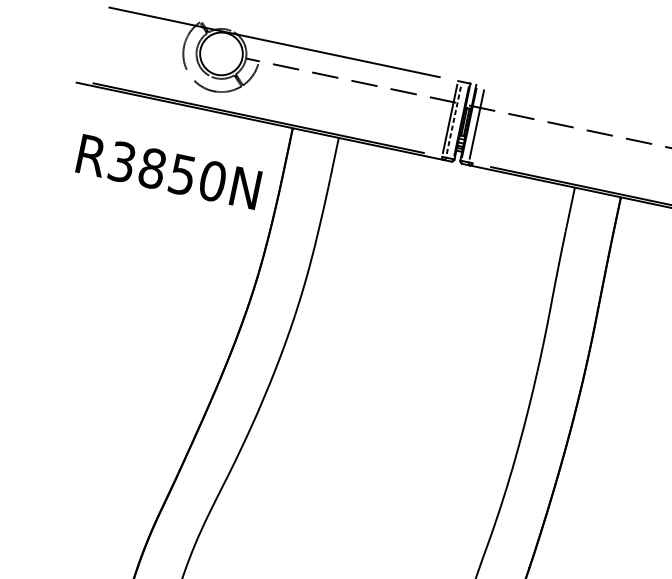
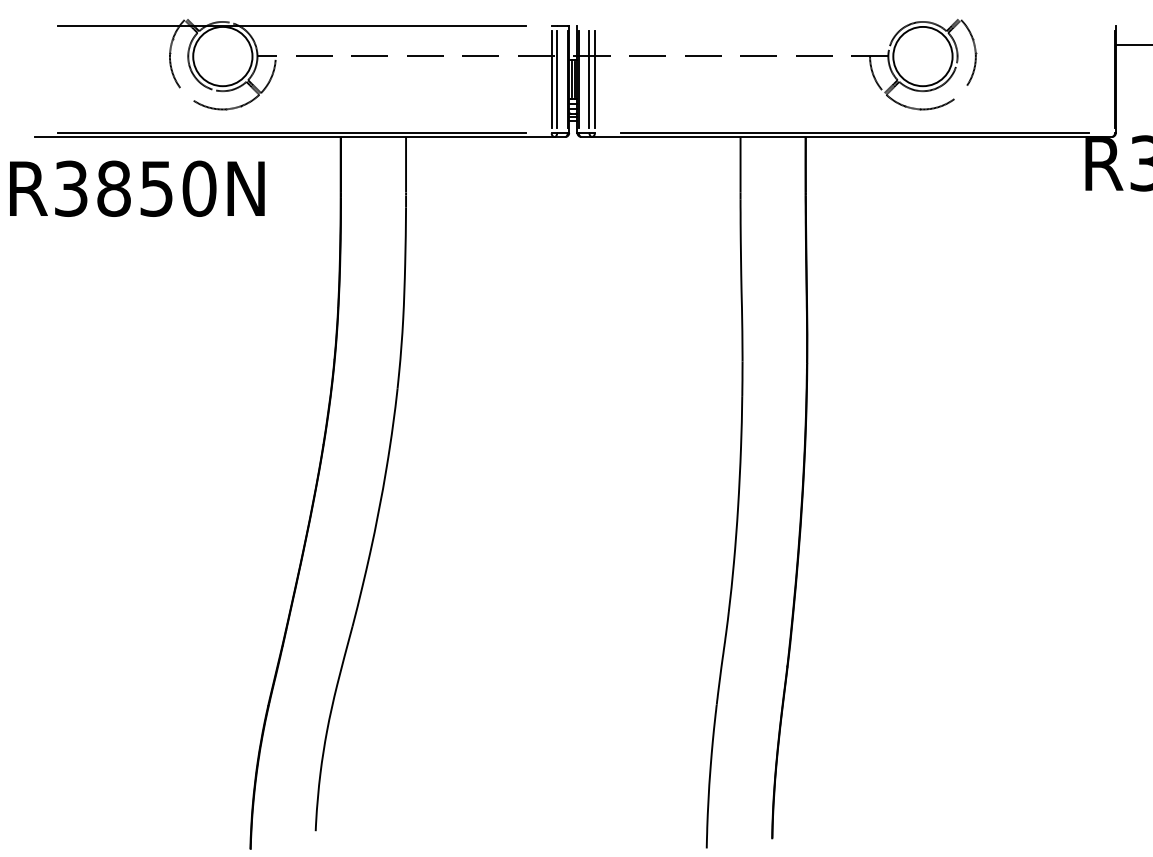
line: (454, 119) -> (557, 78), dashed -> solid
line: (481, 125) -> (595, 79), added
text: (169, 171) -> (137, 188), moved

